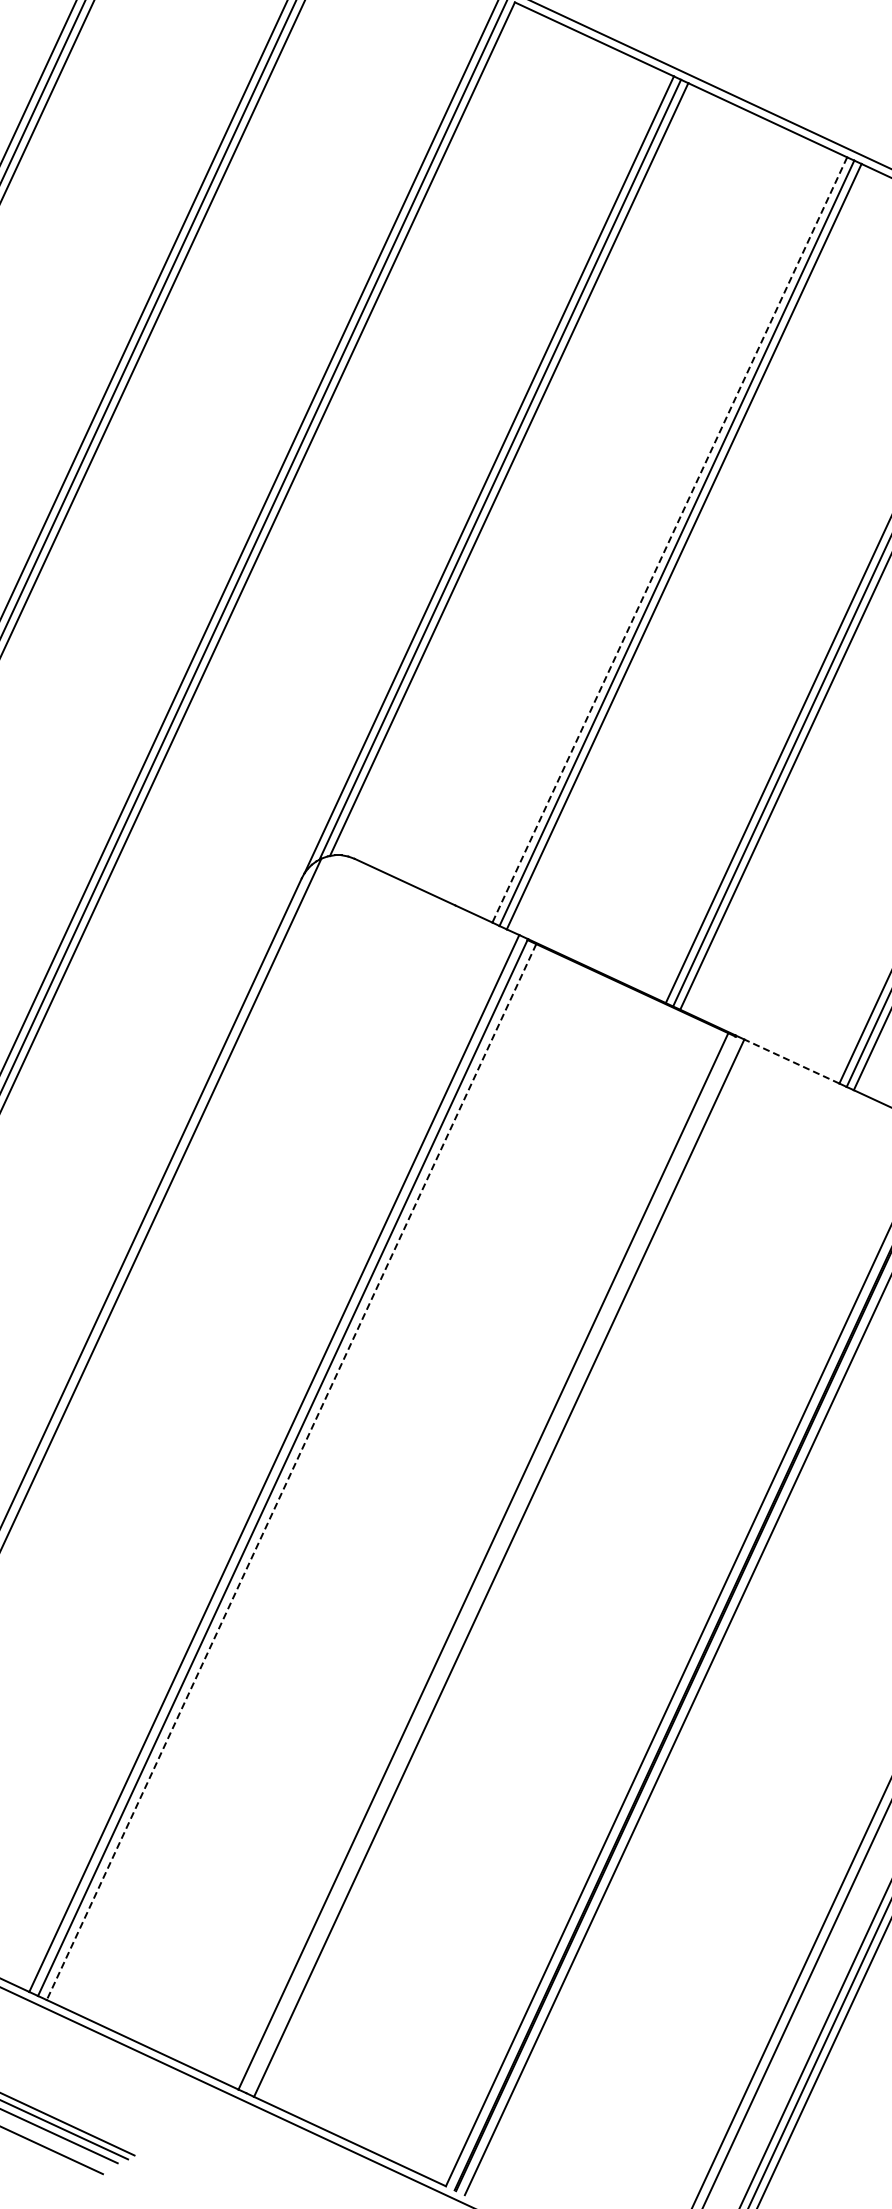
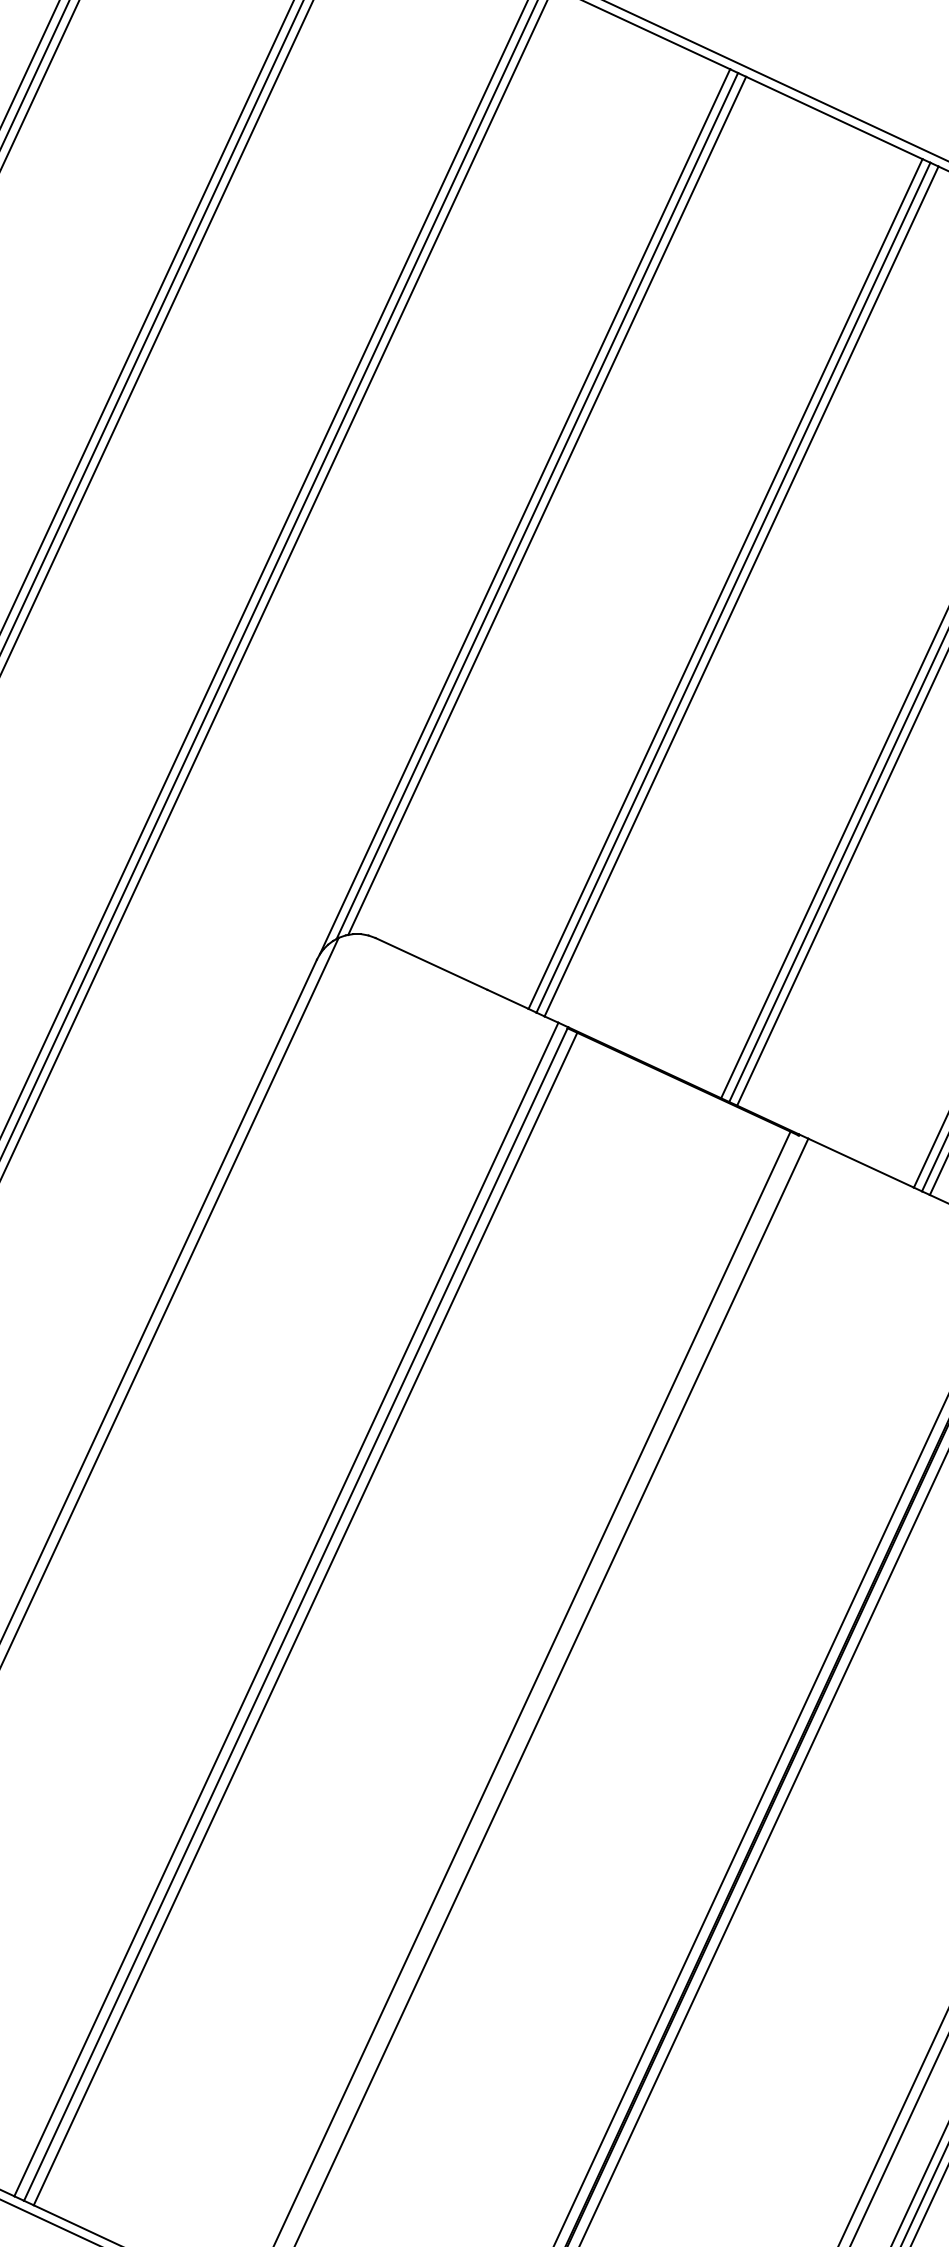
line: (669, 539) -> (725, 583), dashed -> solid
line: (791, 1061) -> (860, 1163), dashed -> solid
line: (291, 1472) -> (305, 1619), dashed -> solid

